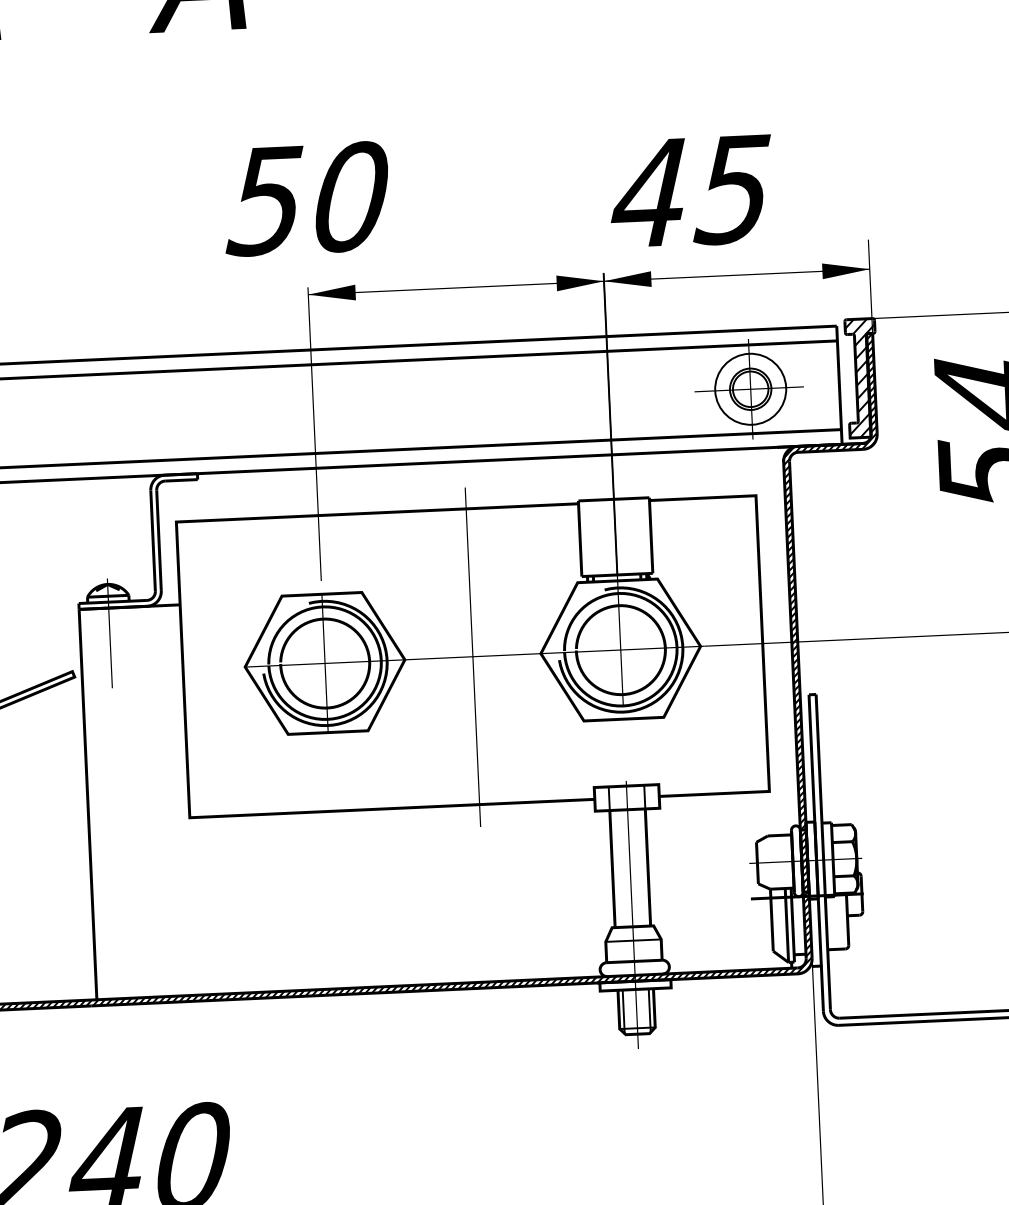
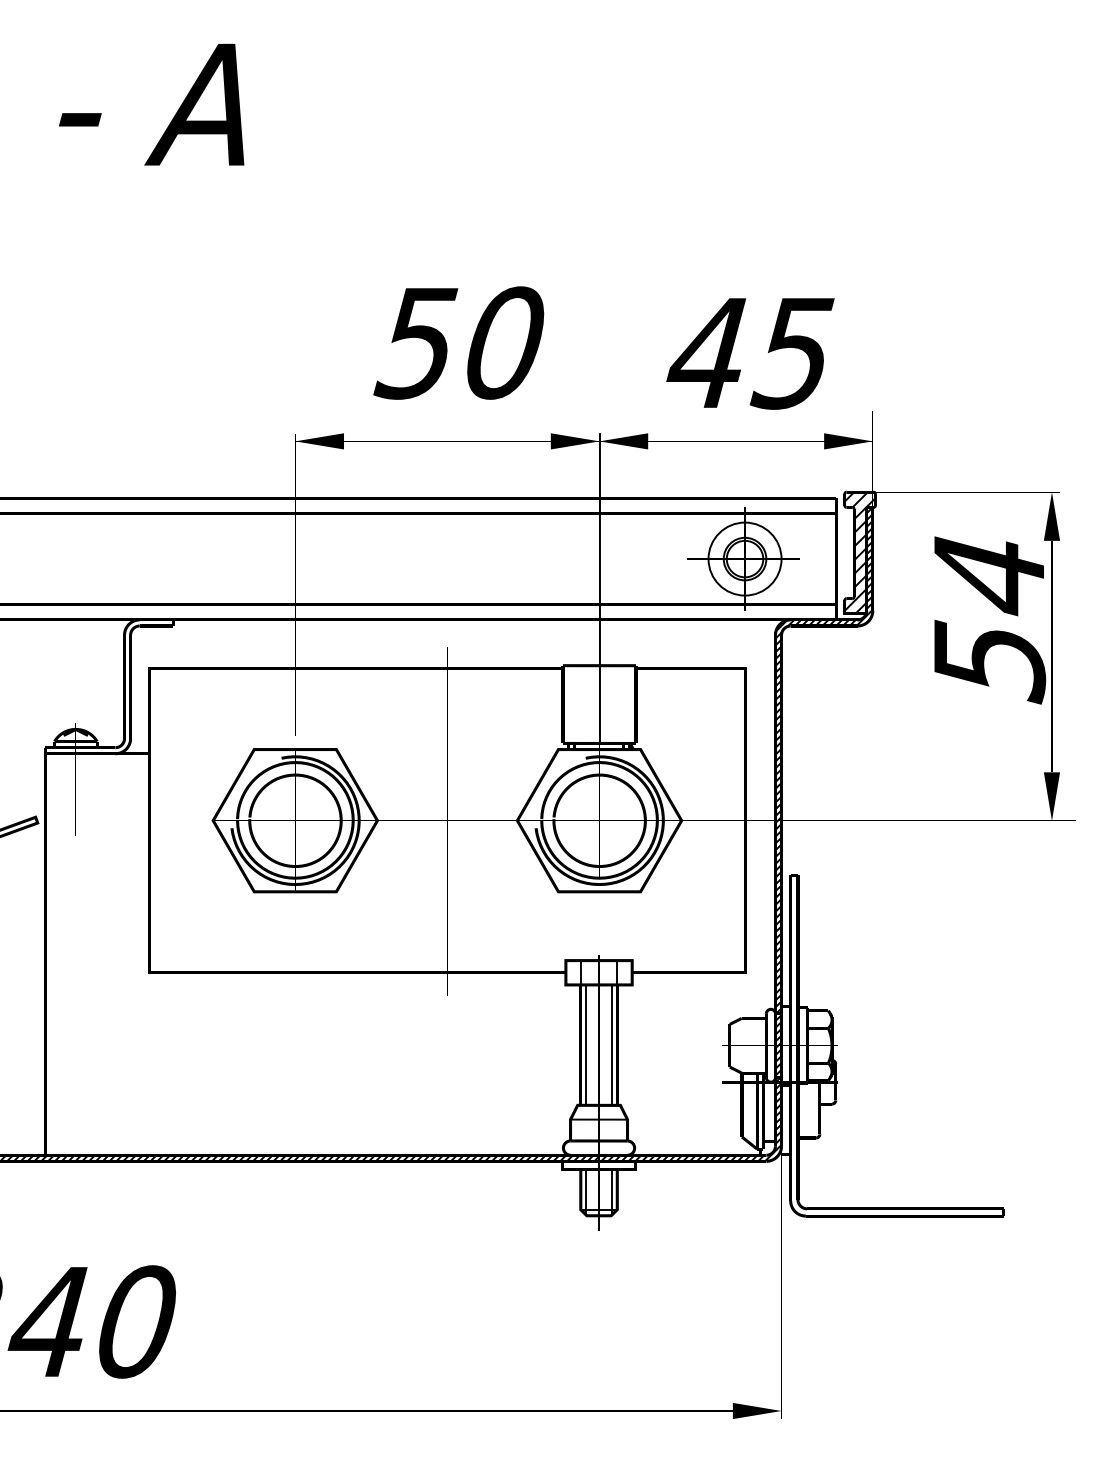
text: (691, 191) -> (750, 353), moved
text: (306, 198) -> (458, 342), moved
line: (643, 867) -> (612, 1044), added
line: (617, 868) -> (585, 1044), added

